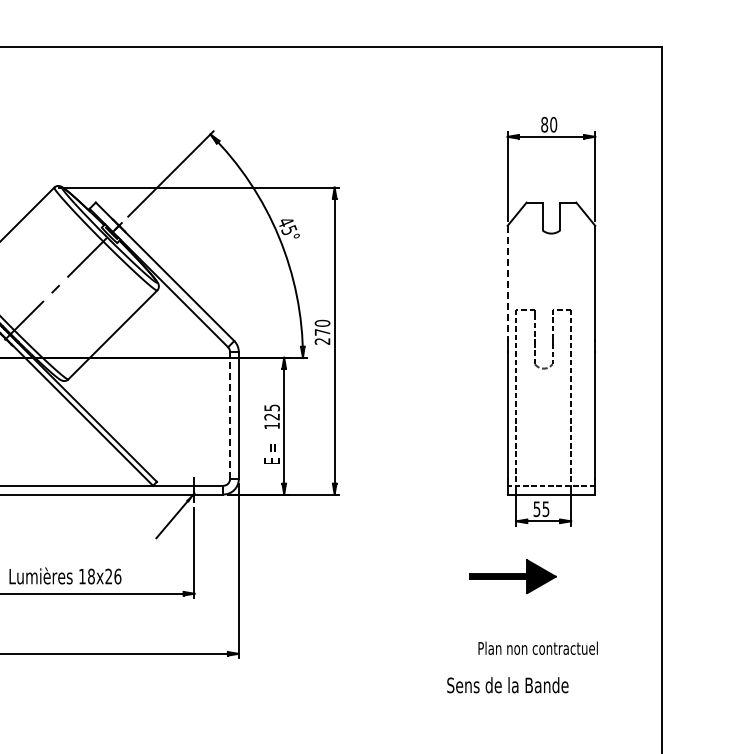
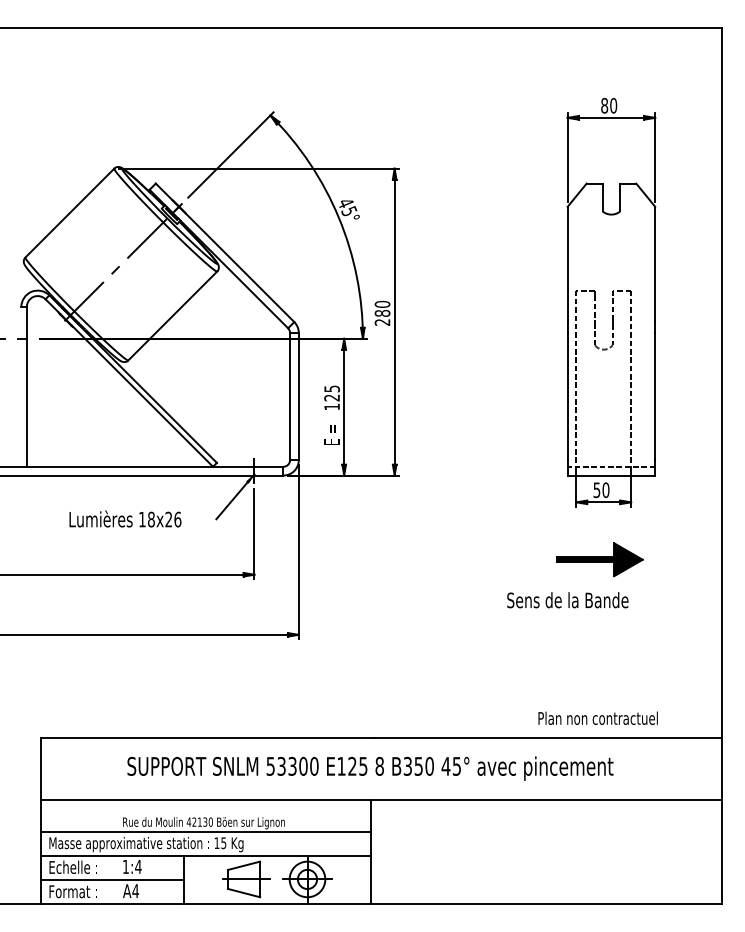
line: (507, 283) -> (567, 264), dashed -> solid
text: (322, 332) -> (382, 313), 270 -> 280
line: (230, 415) -> (290, 396), dashed -> solid
text: (545, 509) -> (605, 490), 55 -> 50
text: (65, 575) -> (125, 518), moved
part: (512, 576) -> (599, 559), moved
text: (537, 647) -> (597, 717), moved
text: (507, 685) -> (567, 600), moved

